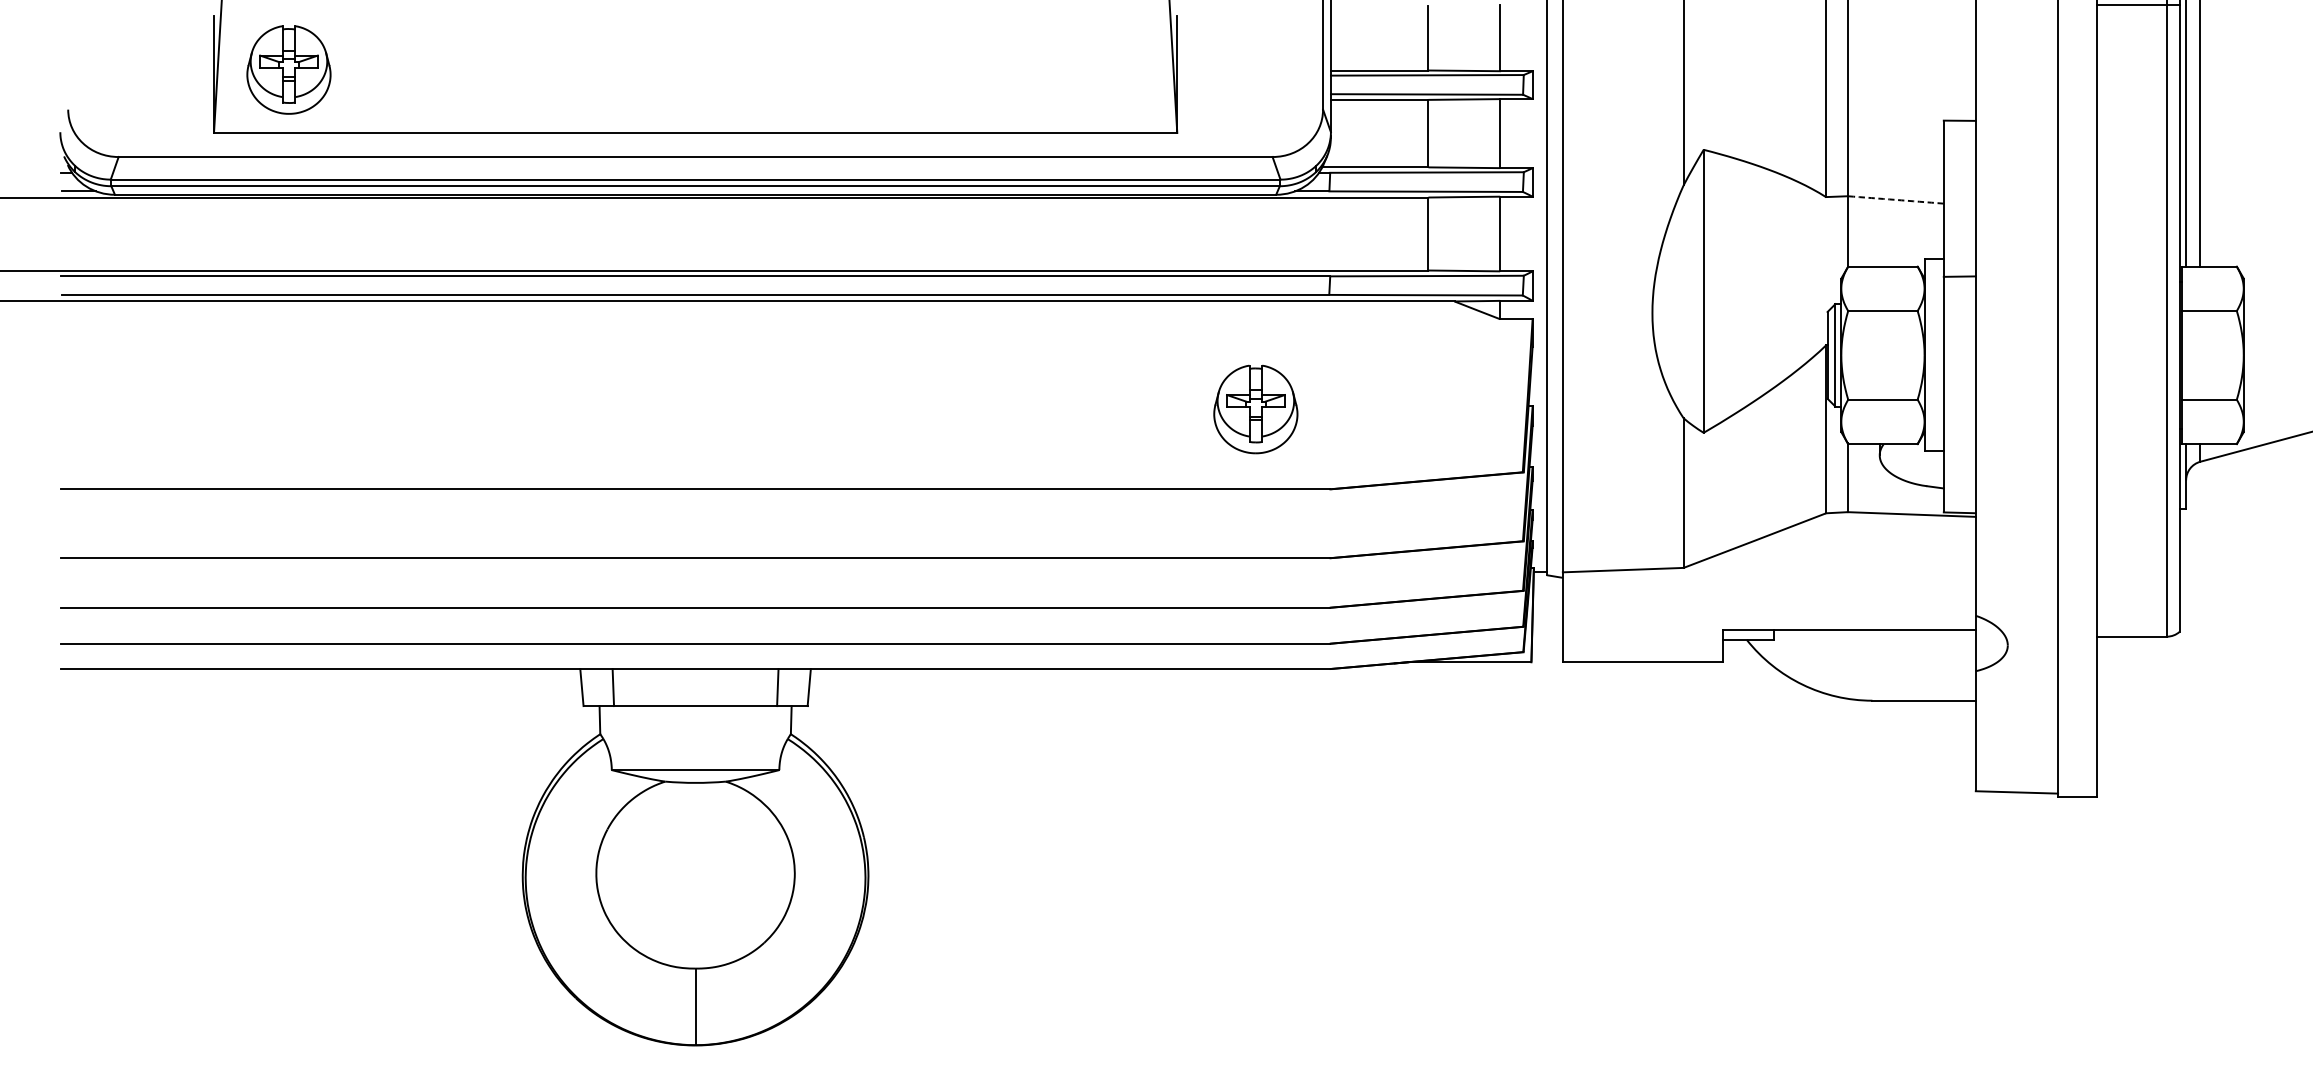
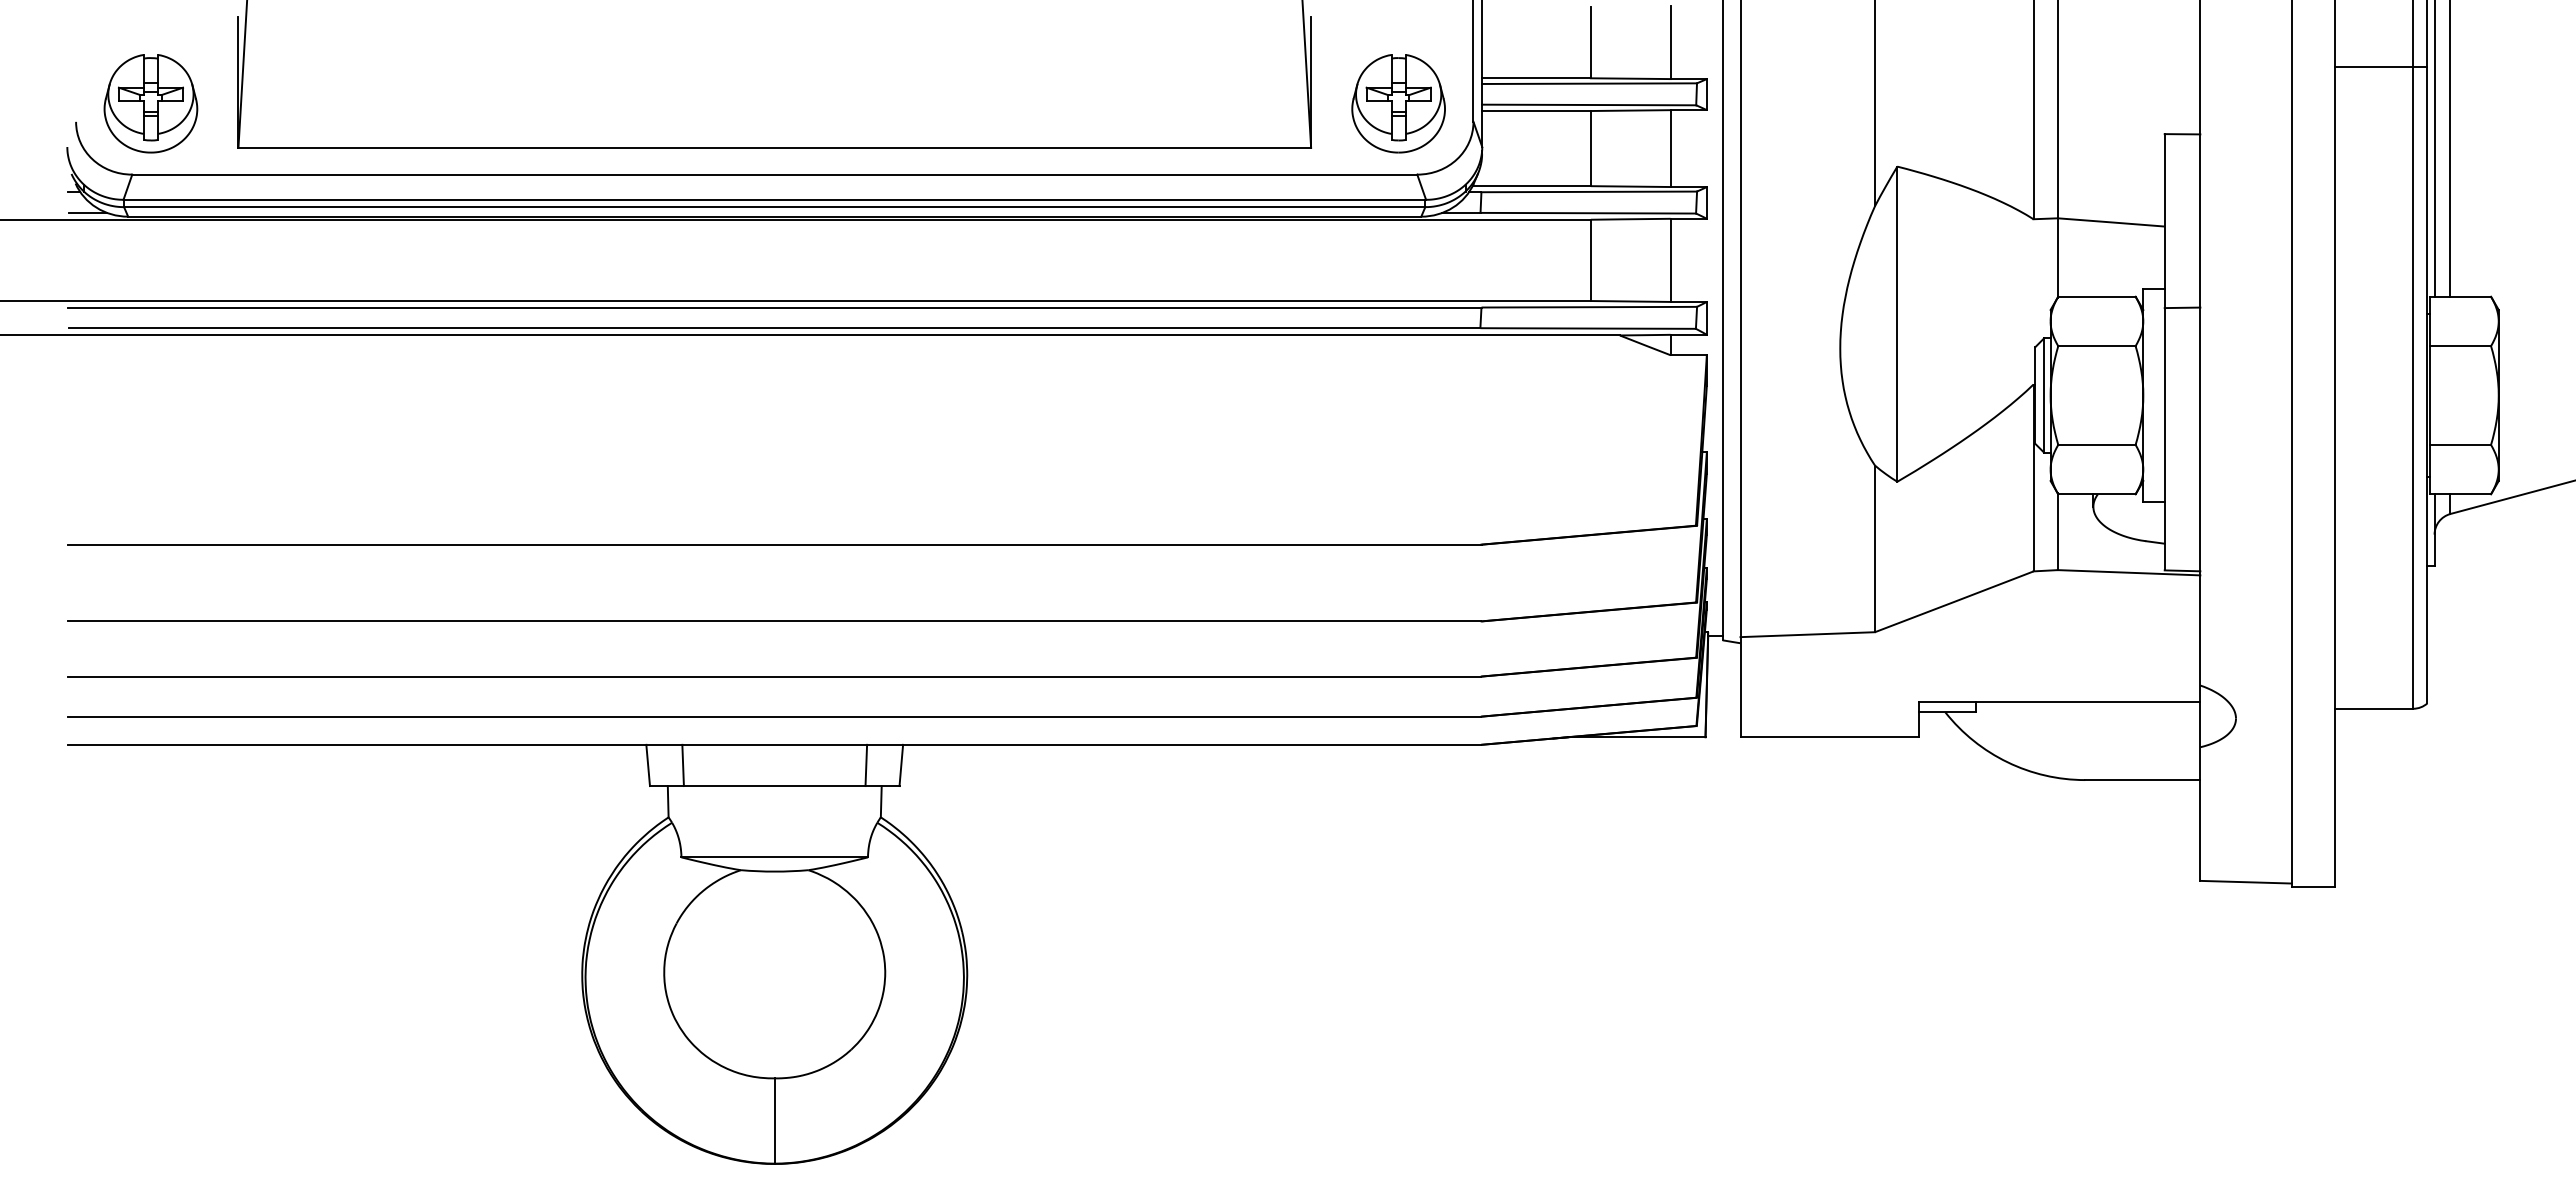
line: (2137, 5) -> (2380, 67), moved
part: (288, 69) -> (150, 103), moved
arc: (1896, 200) -> (2111, 222), dashed -> solid
part: (1255, 409) -> (1398, 103), moved

